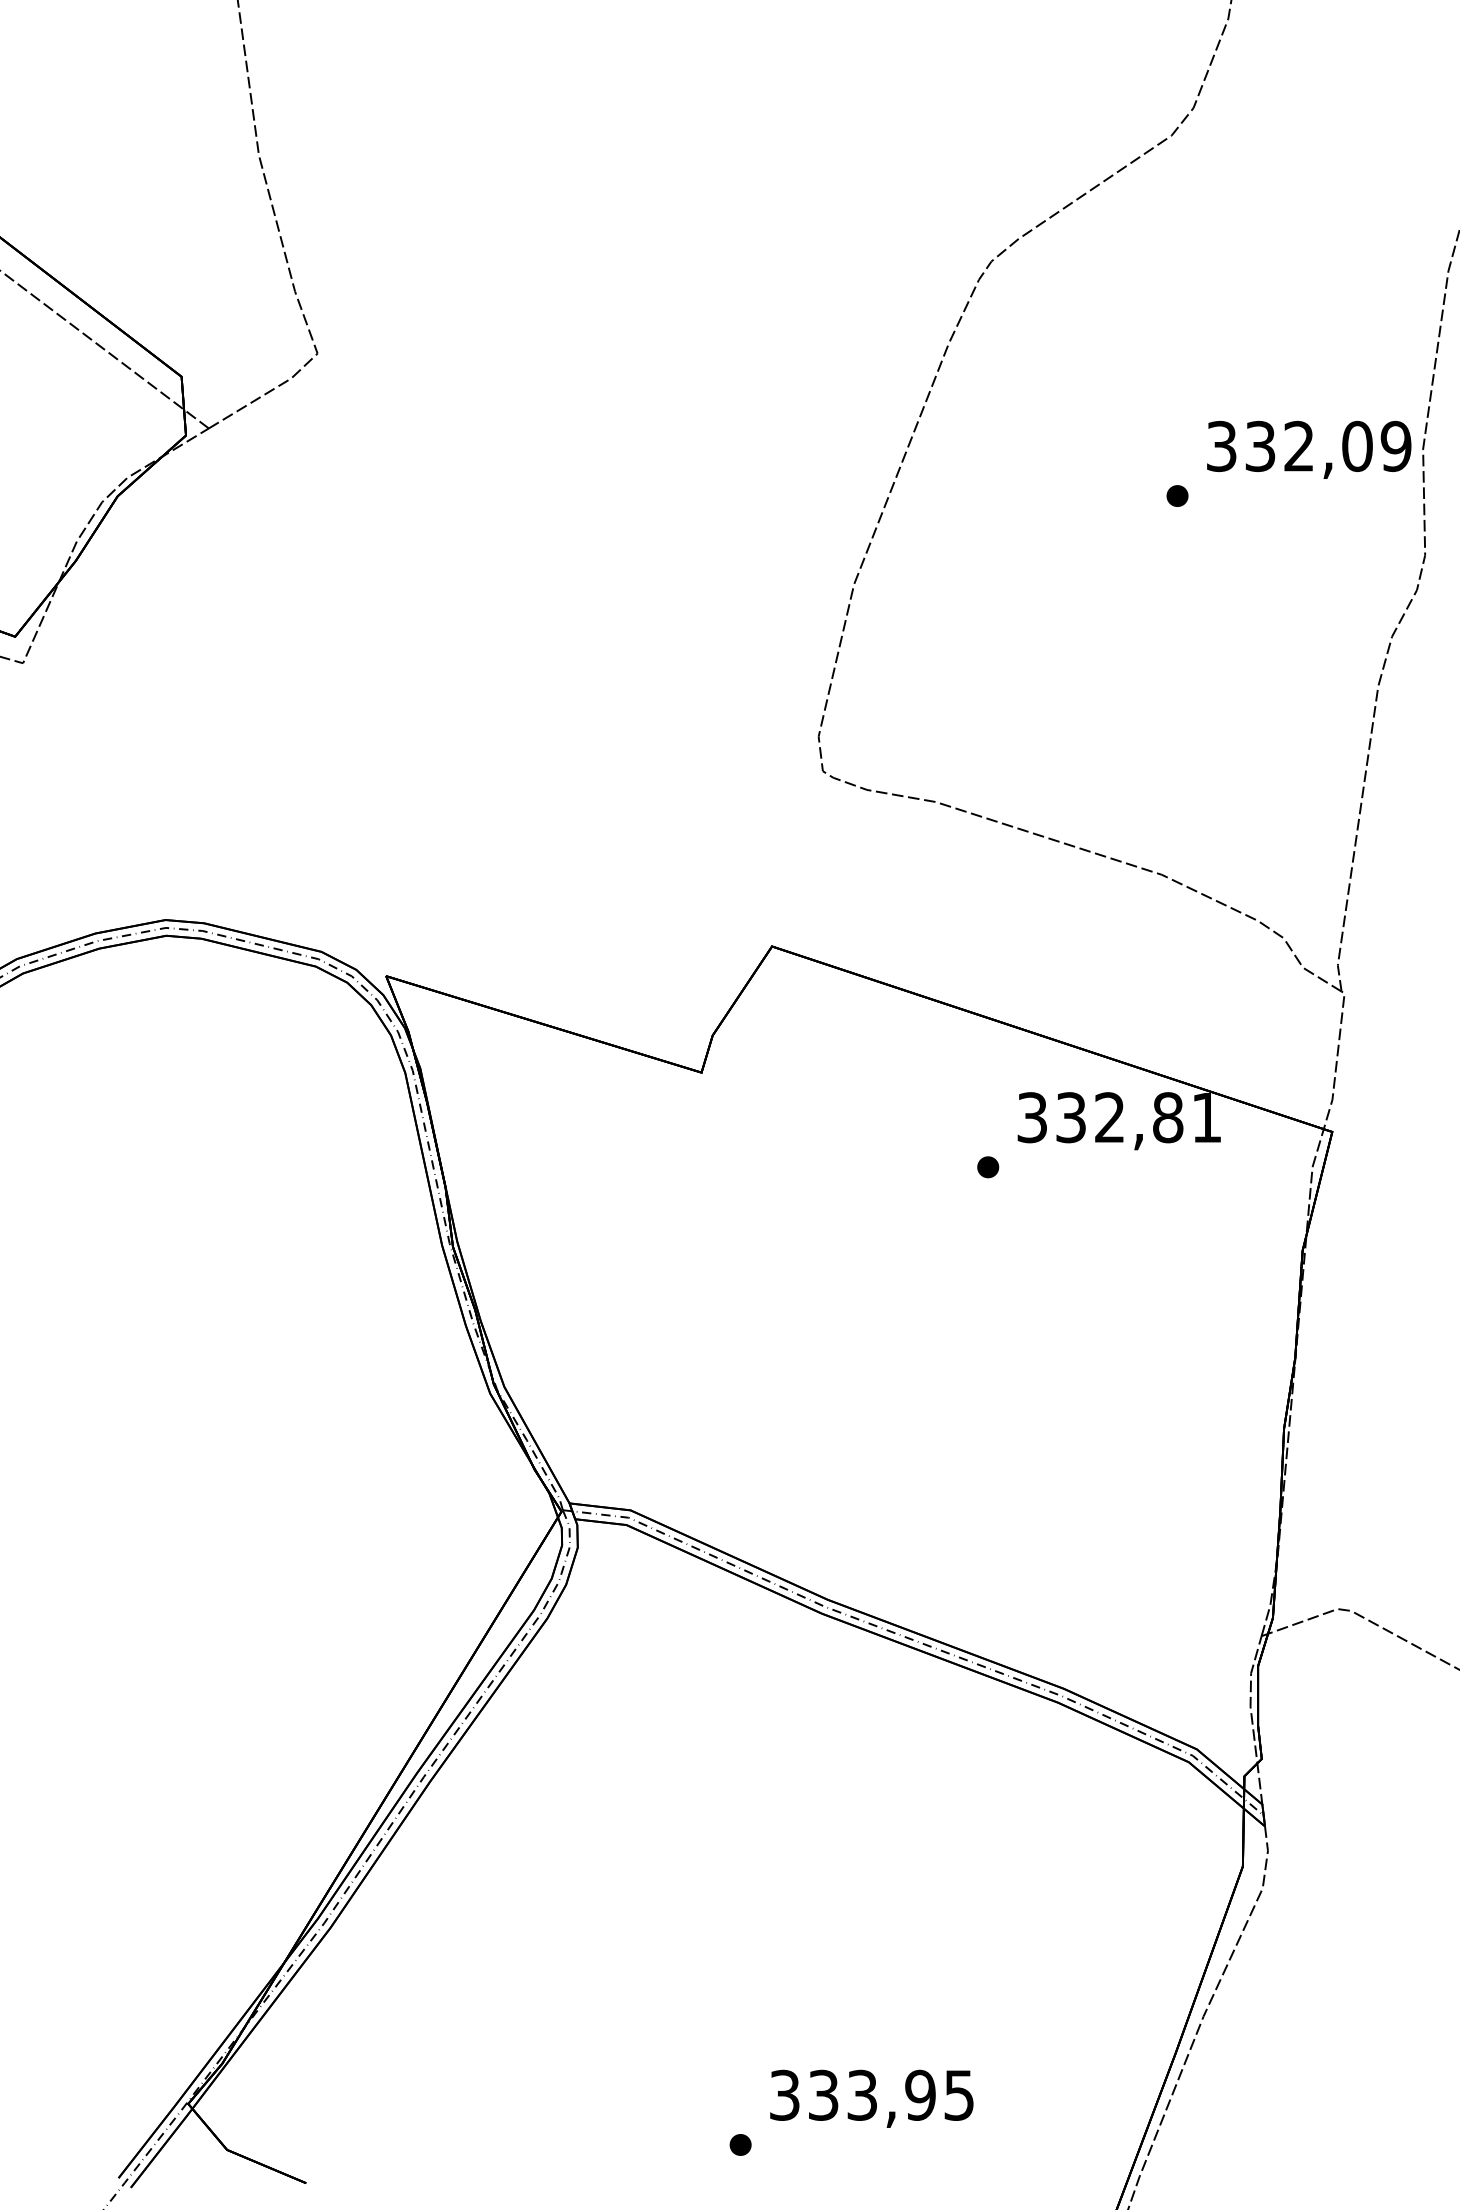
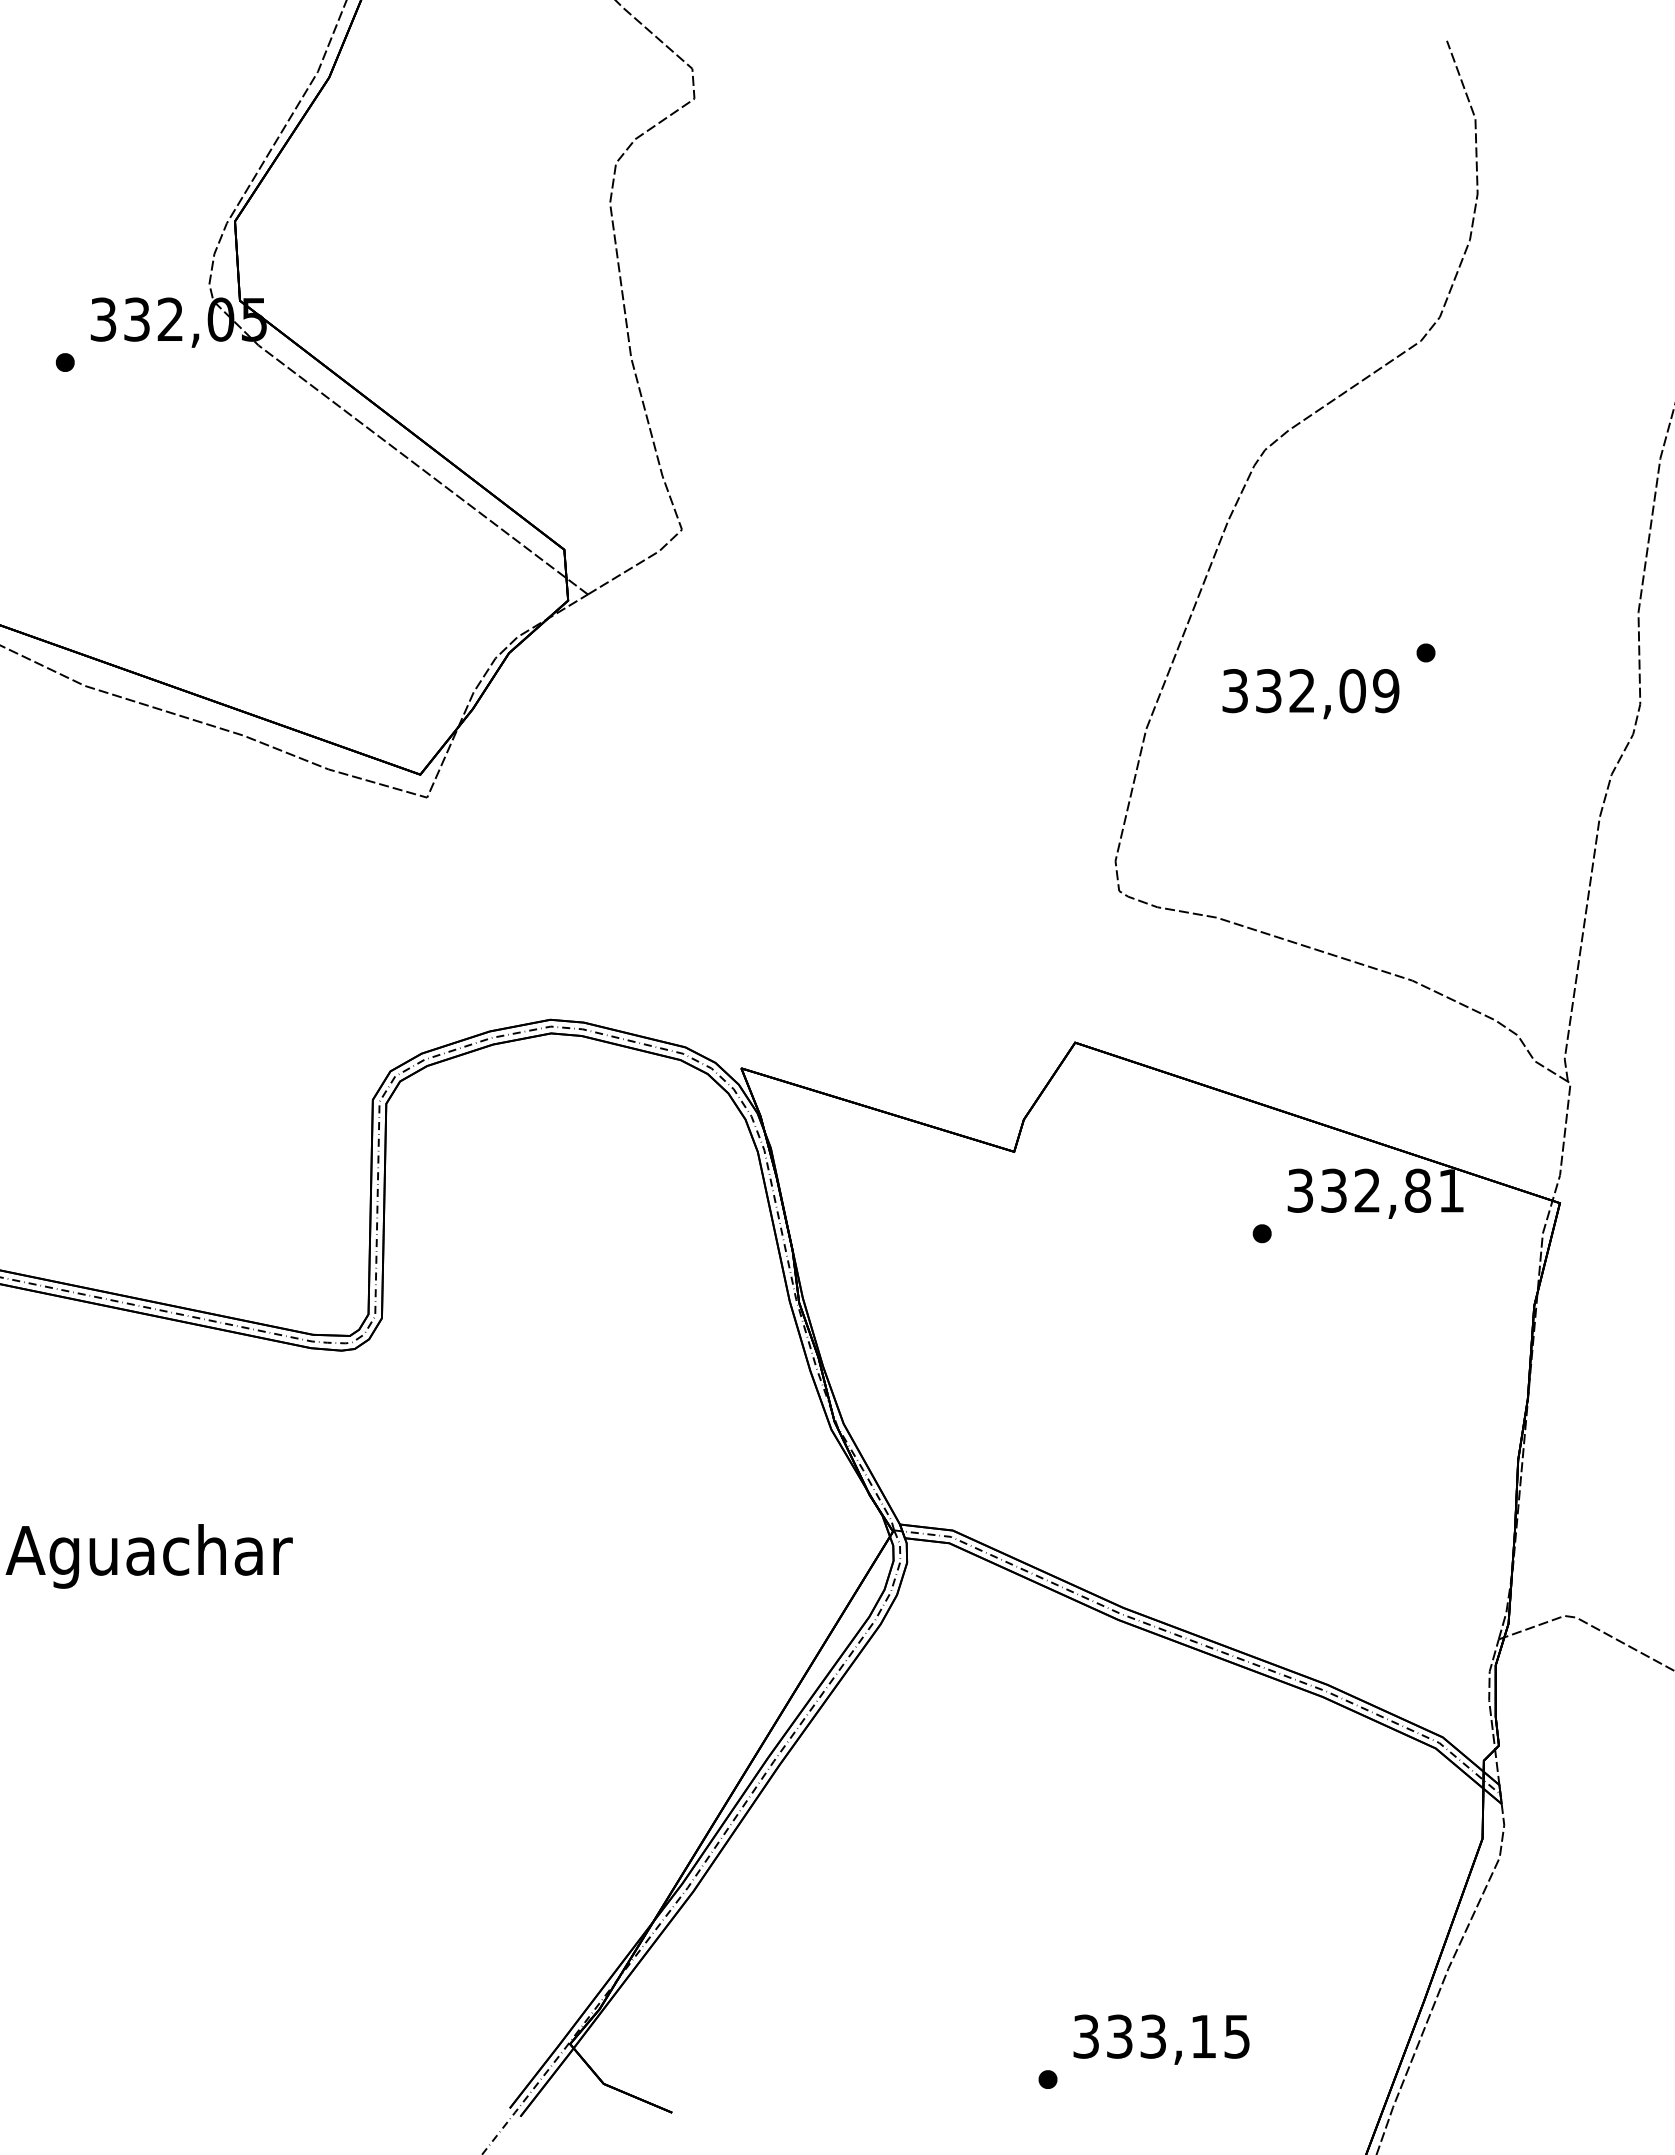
text: (1308, 450) -> (1310, 694), moved
text: (920, 2095) -> (1203, 2036), 333,95 -> 333,15

